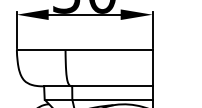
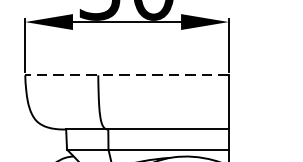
line: (84, 50) -> (126, 75), solid -> dashed

